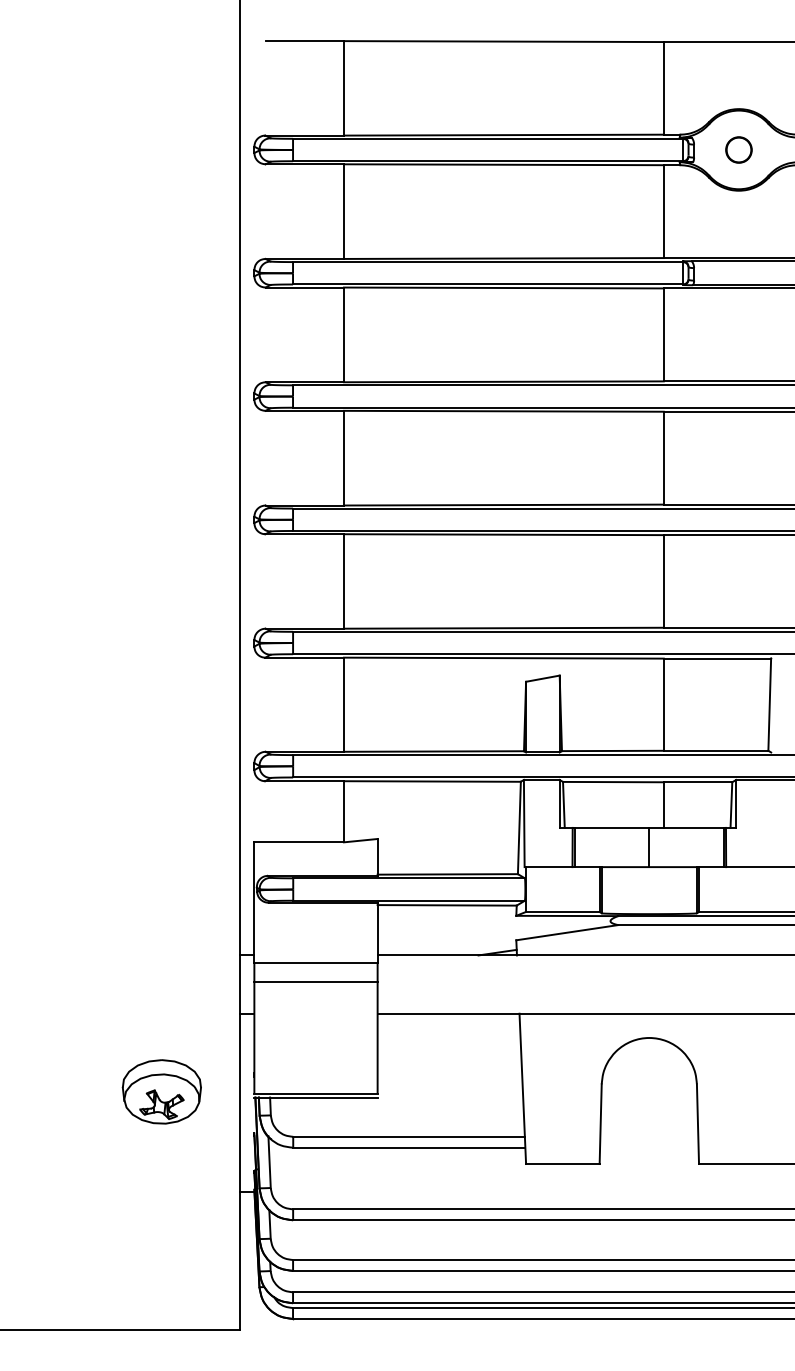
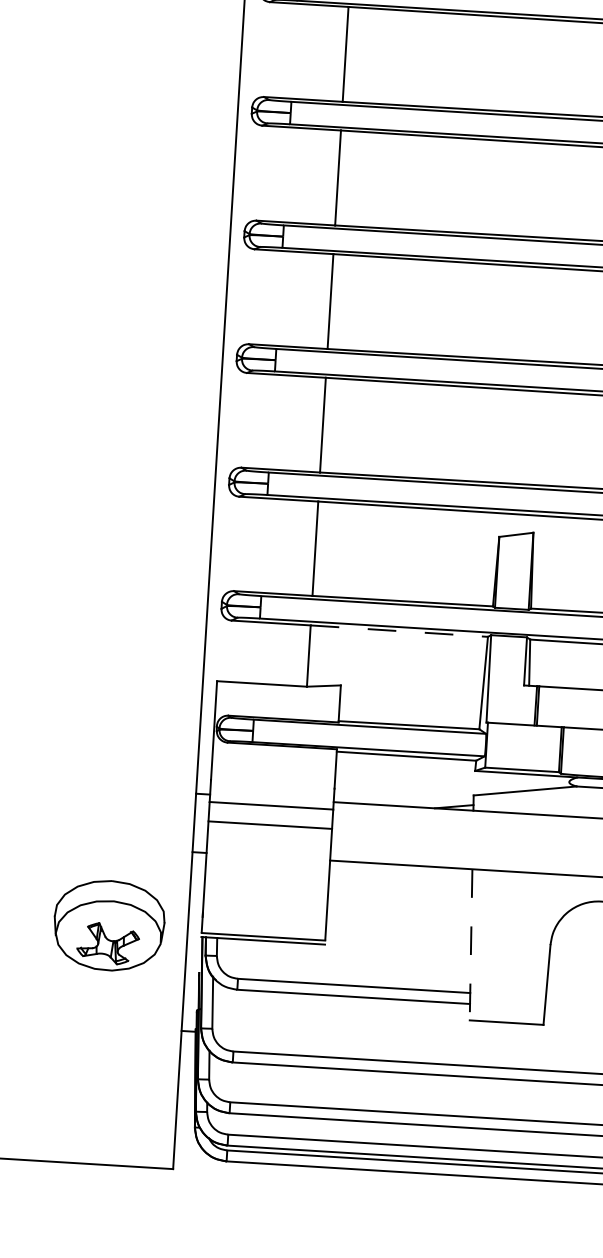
line: (432, 781) -> (399, 631), solid -> dashed
line: (522, 1089) -> (470, 945), solid -> dashed
part: (161, 1091) -> (108, 925), size x1.4

